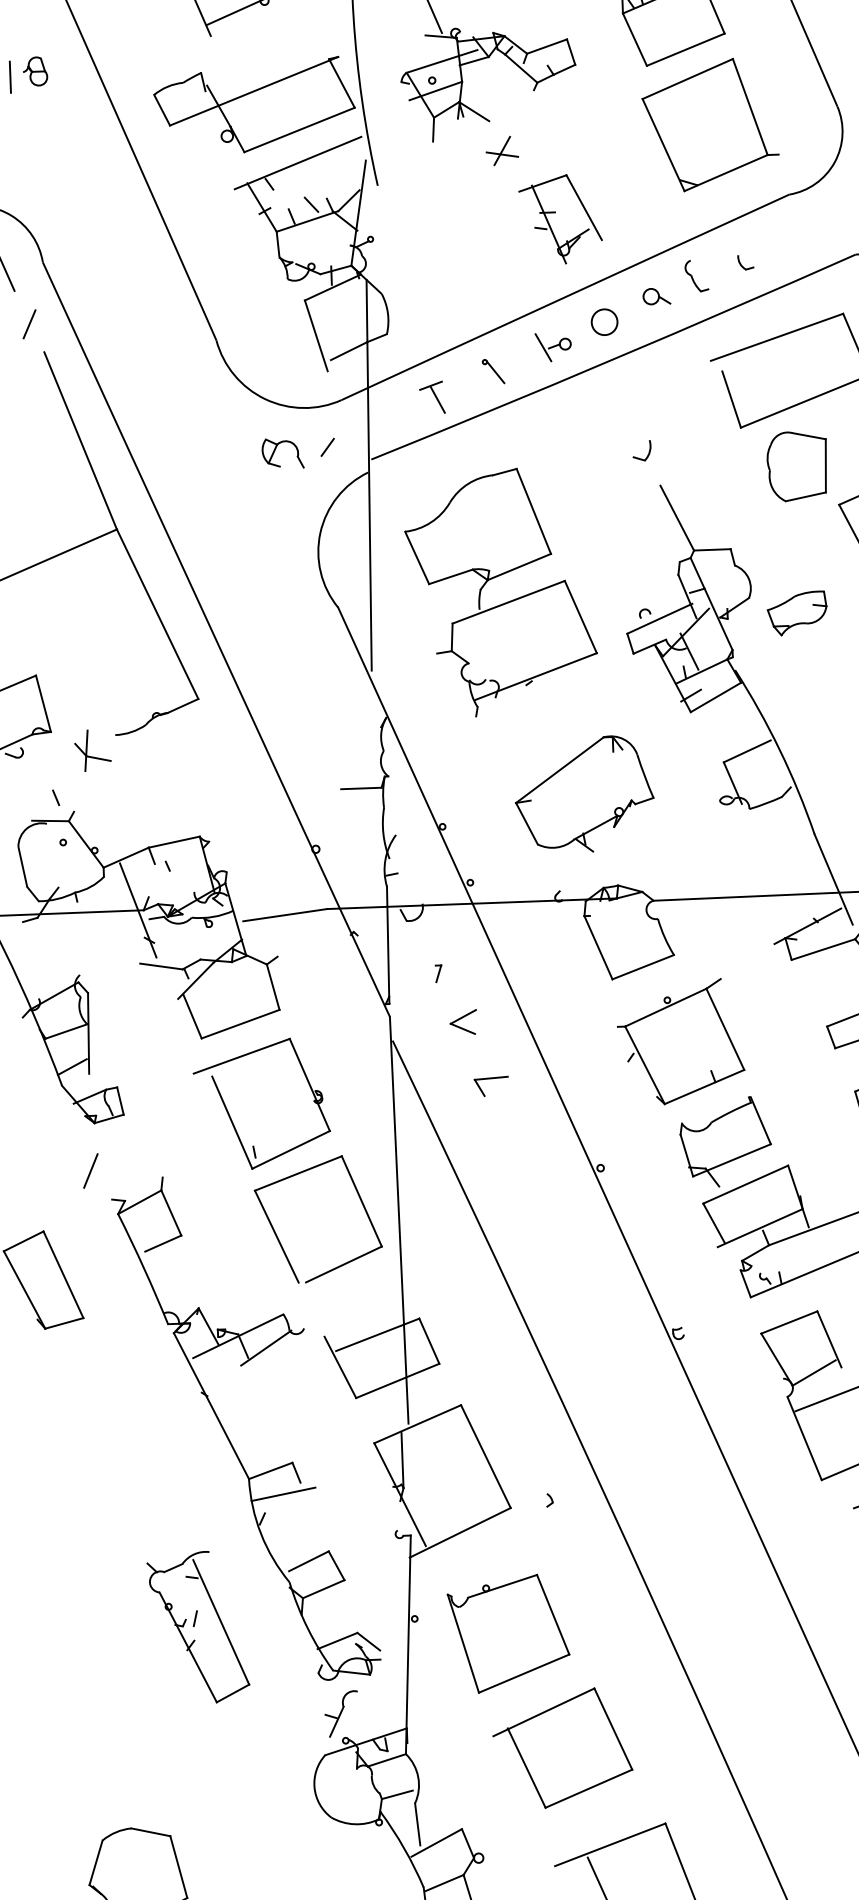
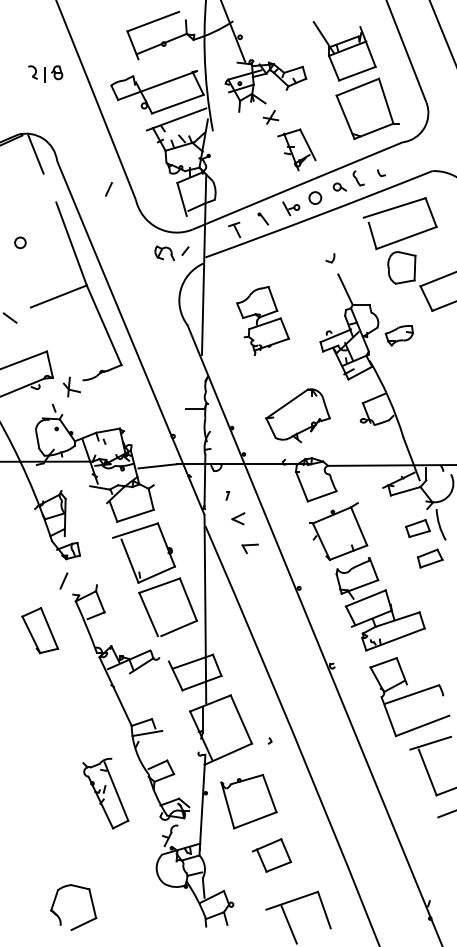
line: (28, 324) -> (108, 189), moved
part: (499, 591) -> (262, 320), size x0.6
part: (561, 1748) -> (271, 855), size x0.6

